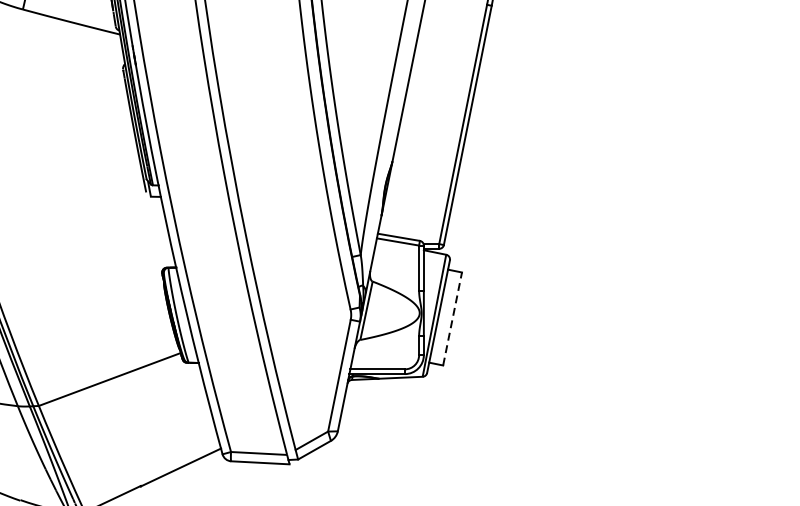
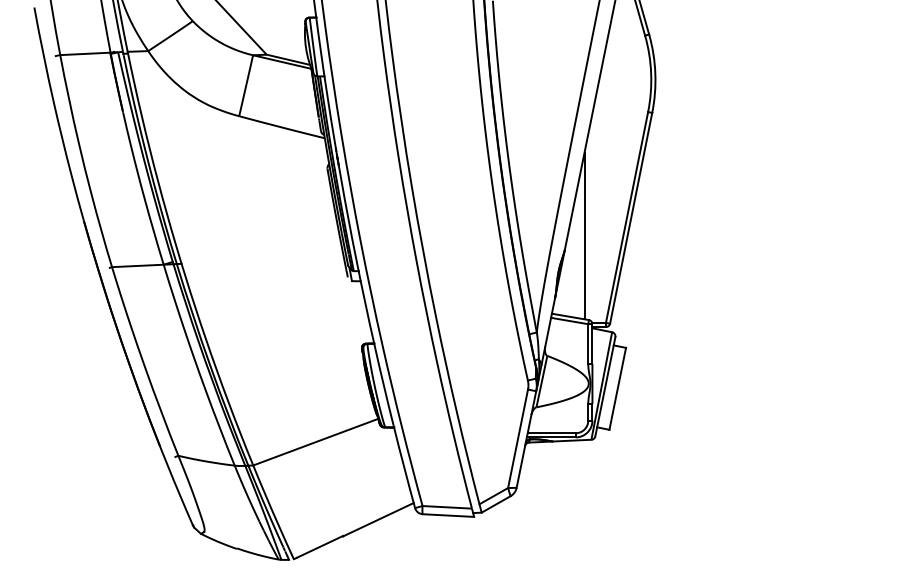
line: (414, 144) -> (584, 235), added
line: (452, 318) -> (617, 388), dashed -> solid

